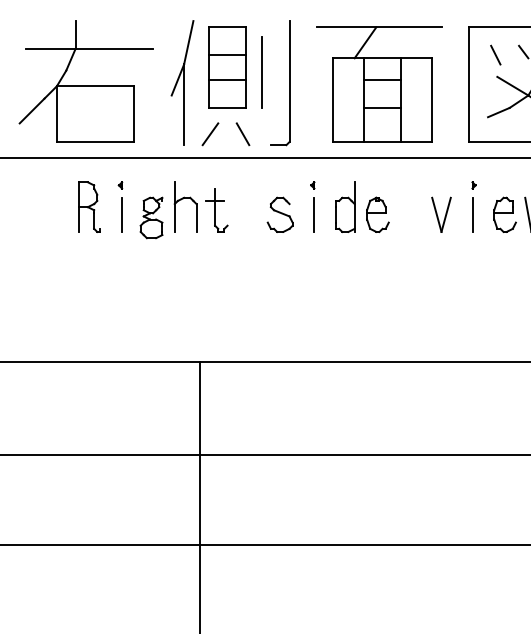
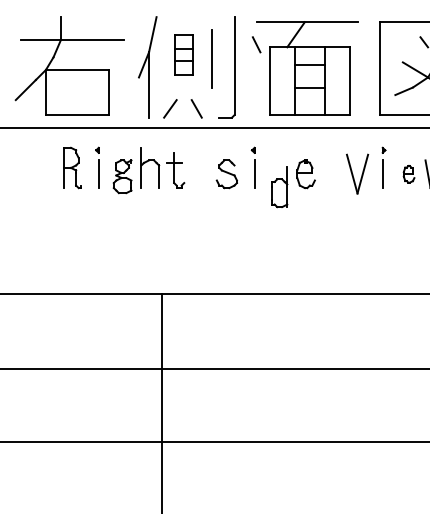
line: (495, 54) -> (256, 44), moved
part: (226, 67) -> (183, 54), size x0.6
part: (345, 207) -> (279, 187), moved
part: (441, 215) -> (357, 174), size x1.4
part: (504, 215) -> (408, 174), size x0.6

